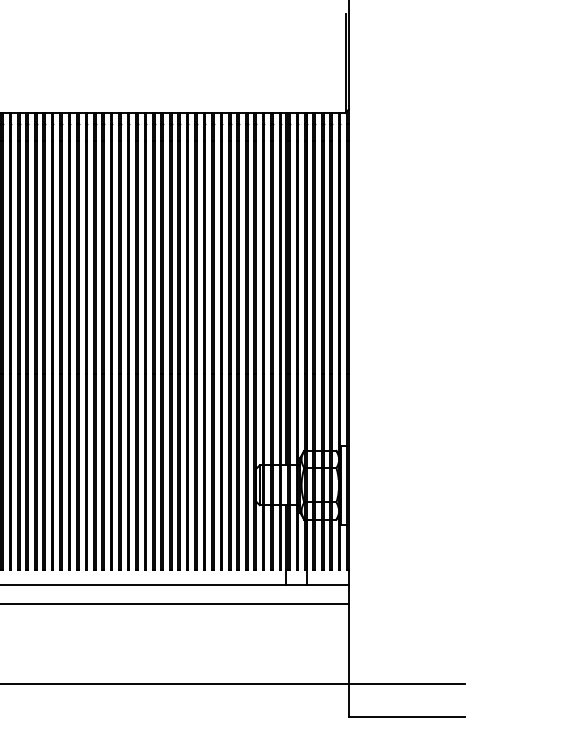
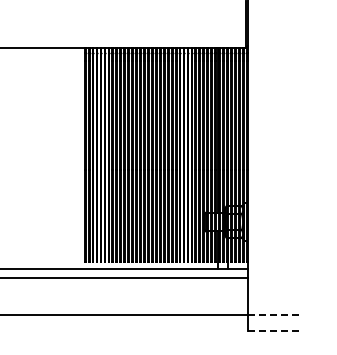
line: (408, 684) -> (275, 315), solid -> dashed
line: (408, 716) -> (275, 330), solid -> dashed

